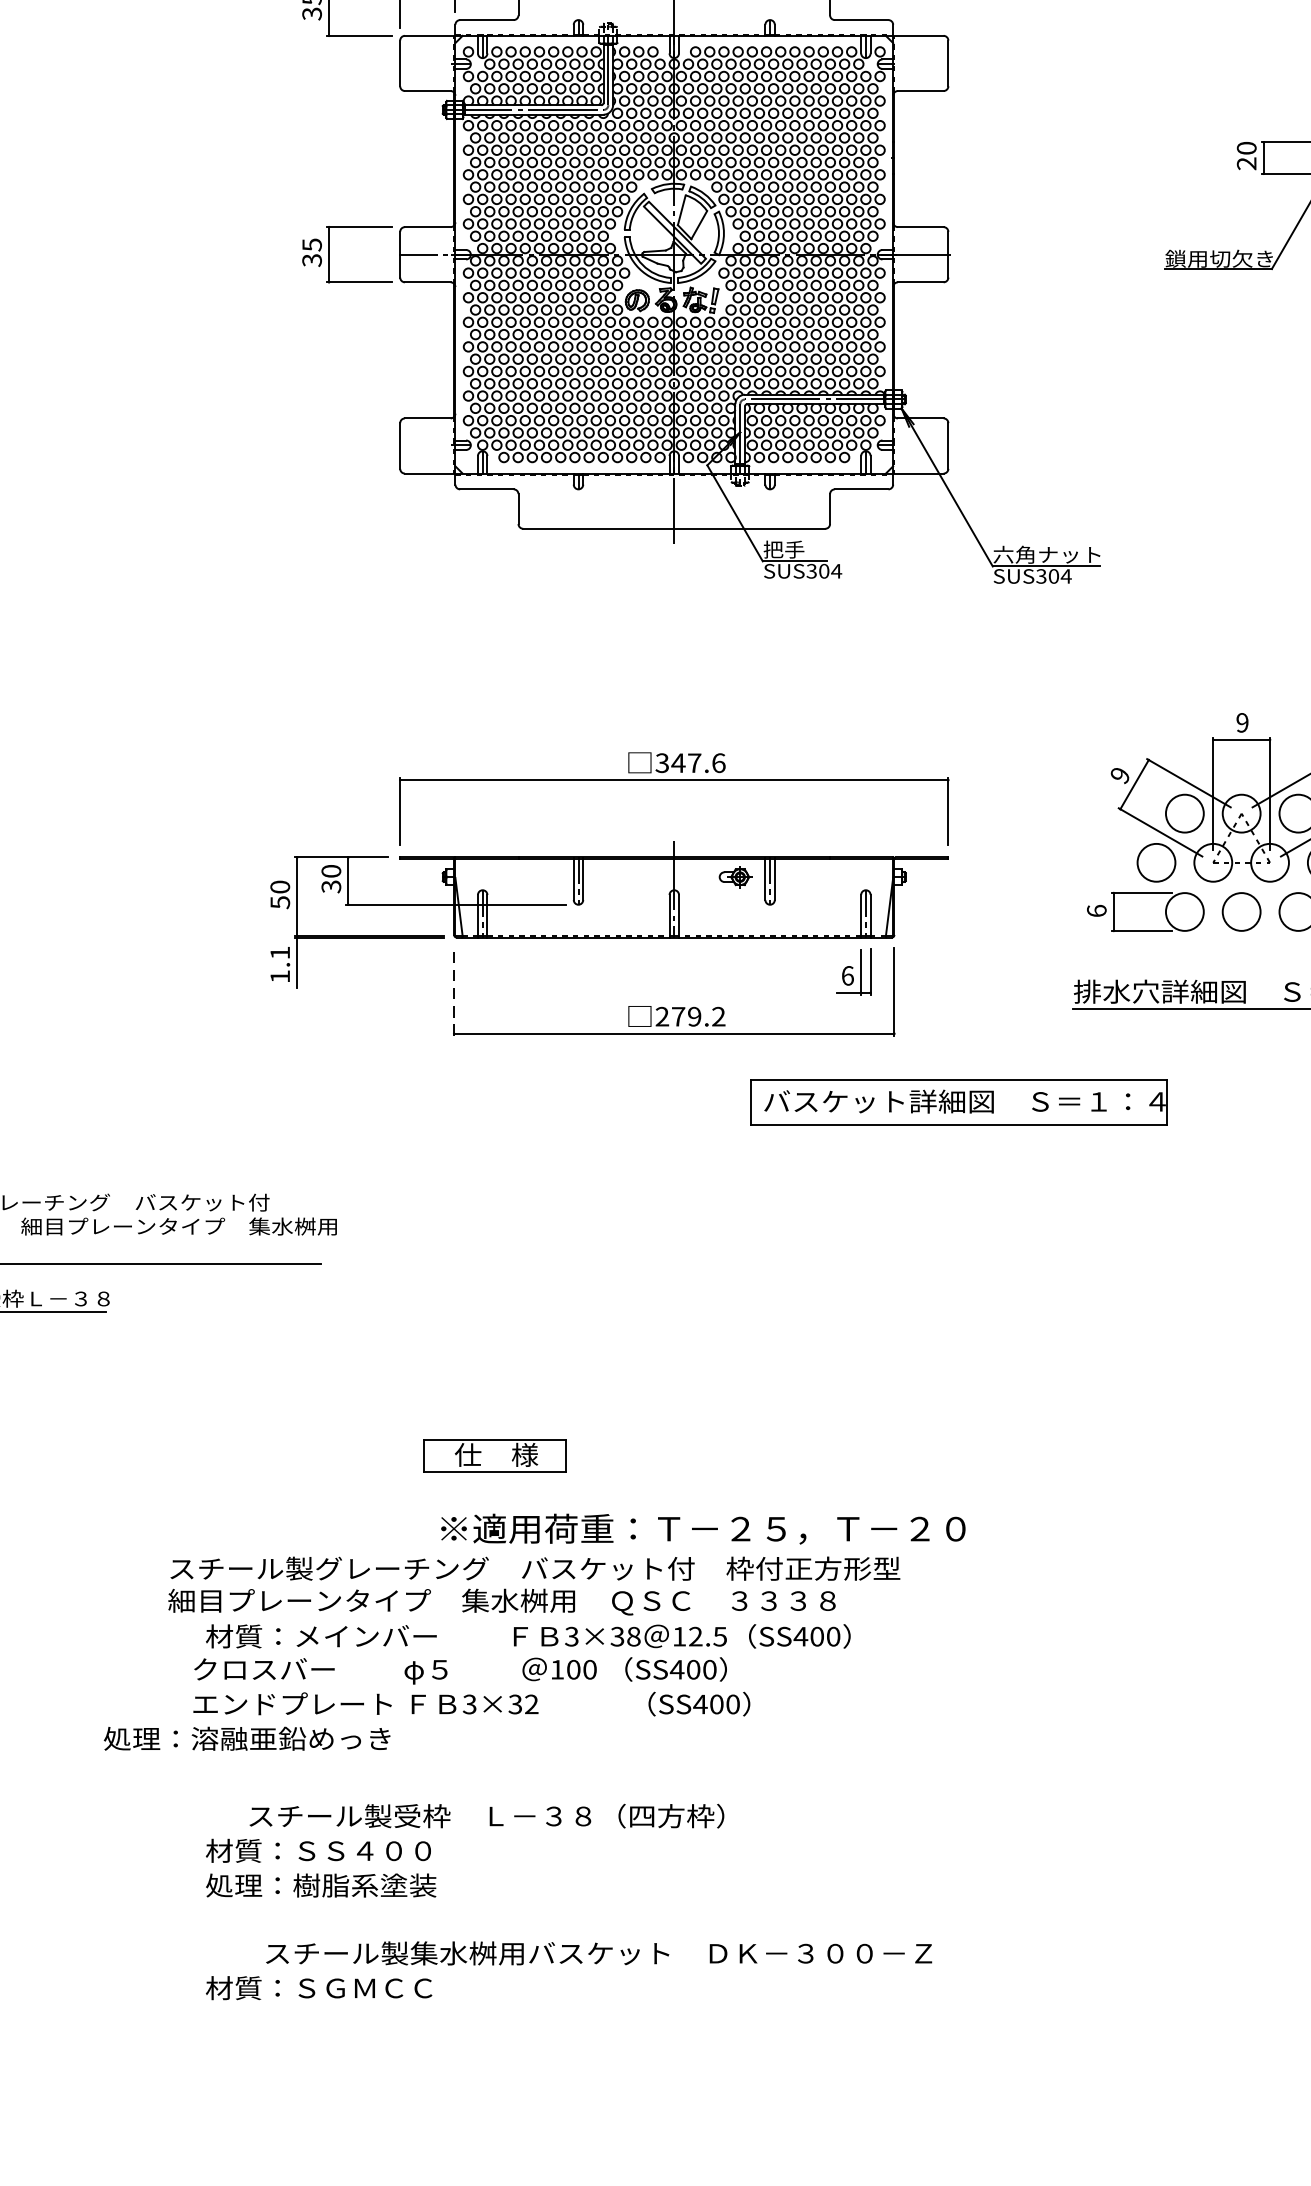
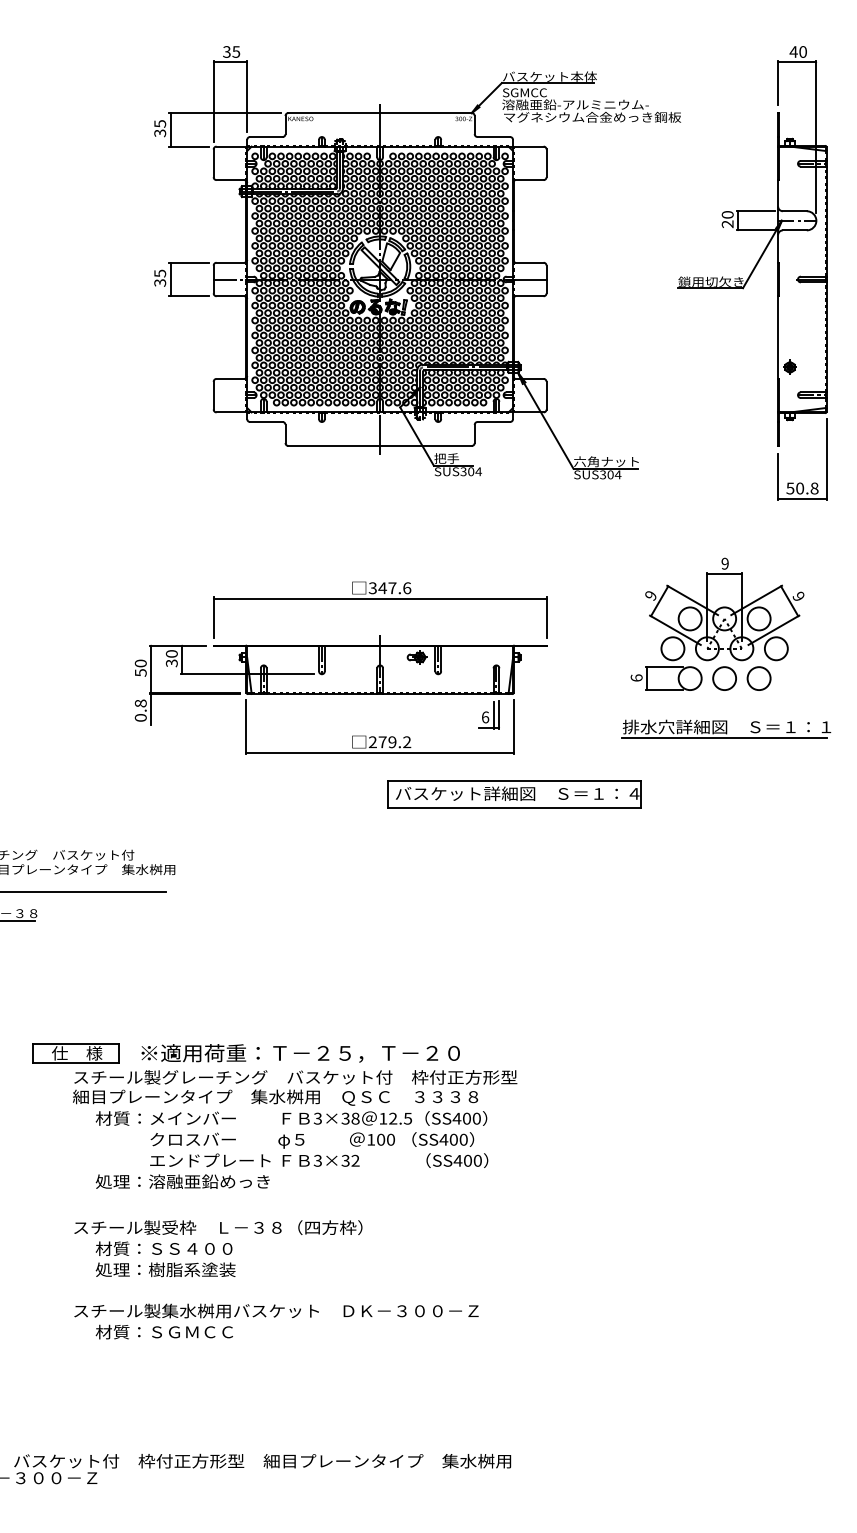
text: (279, 964) -> (140, 710), 1.1 -> 0.8
line: (454, 992) -> (246, 727), dashed -> solid
part: (959, 1102) -> (514, 794), moved
part: (493, 1455) -> (75, 1053), moved
text: (702, 1529) -> (300, 1053), moved
text: (426, 1703) -> (291, 1160), moved
text: (487, 1815) -> (218, 1227), moved
text: (599, 1952) -> (276, 1310), moved

